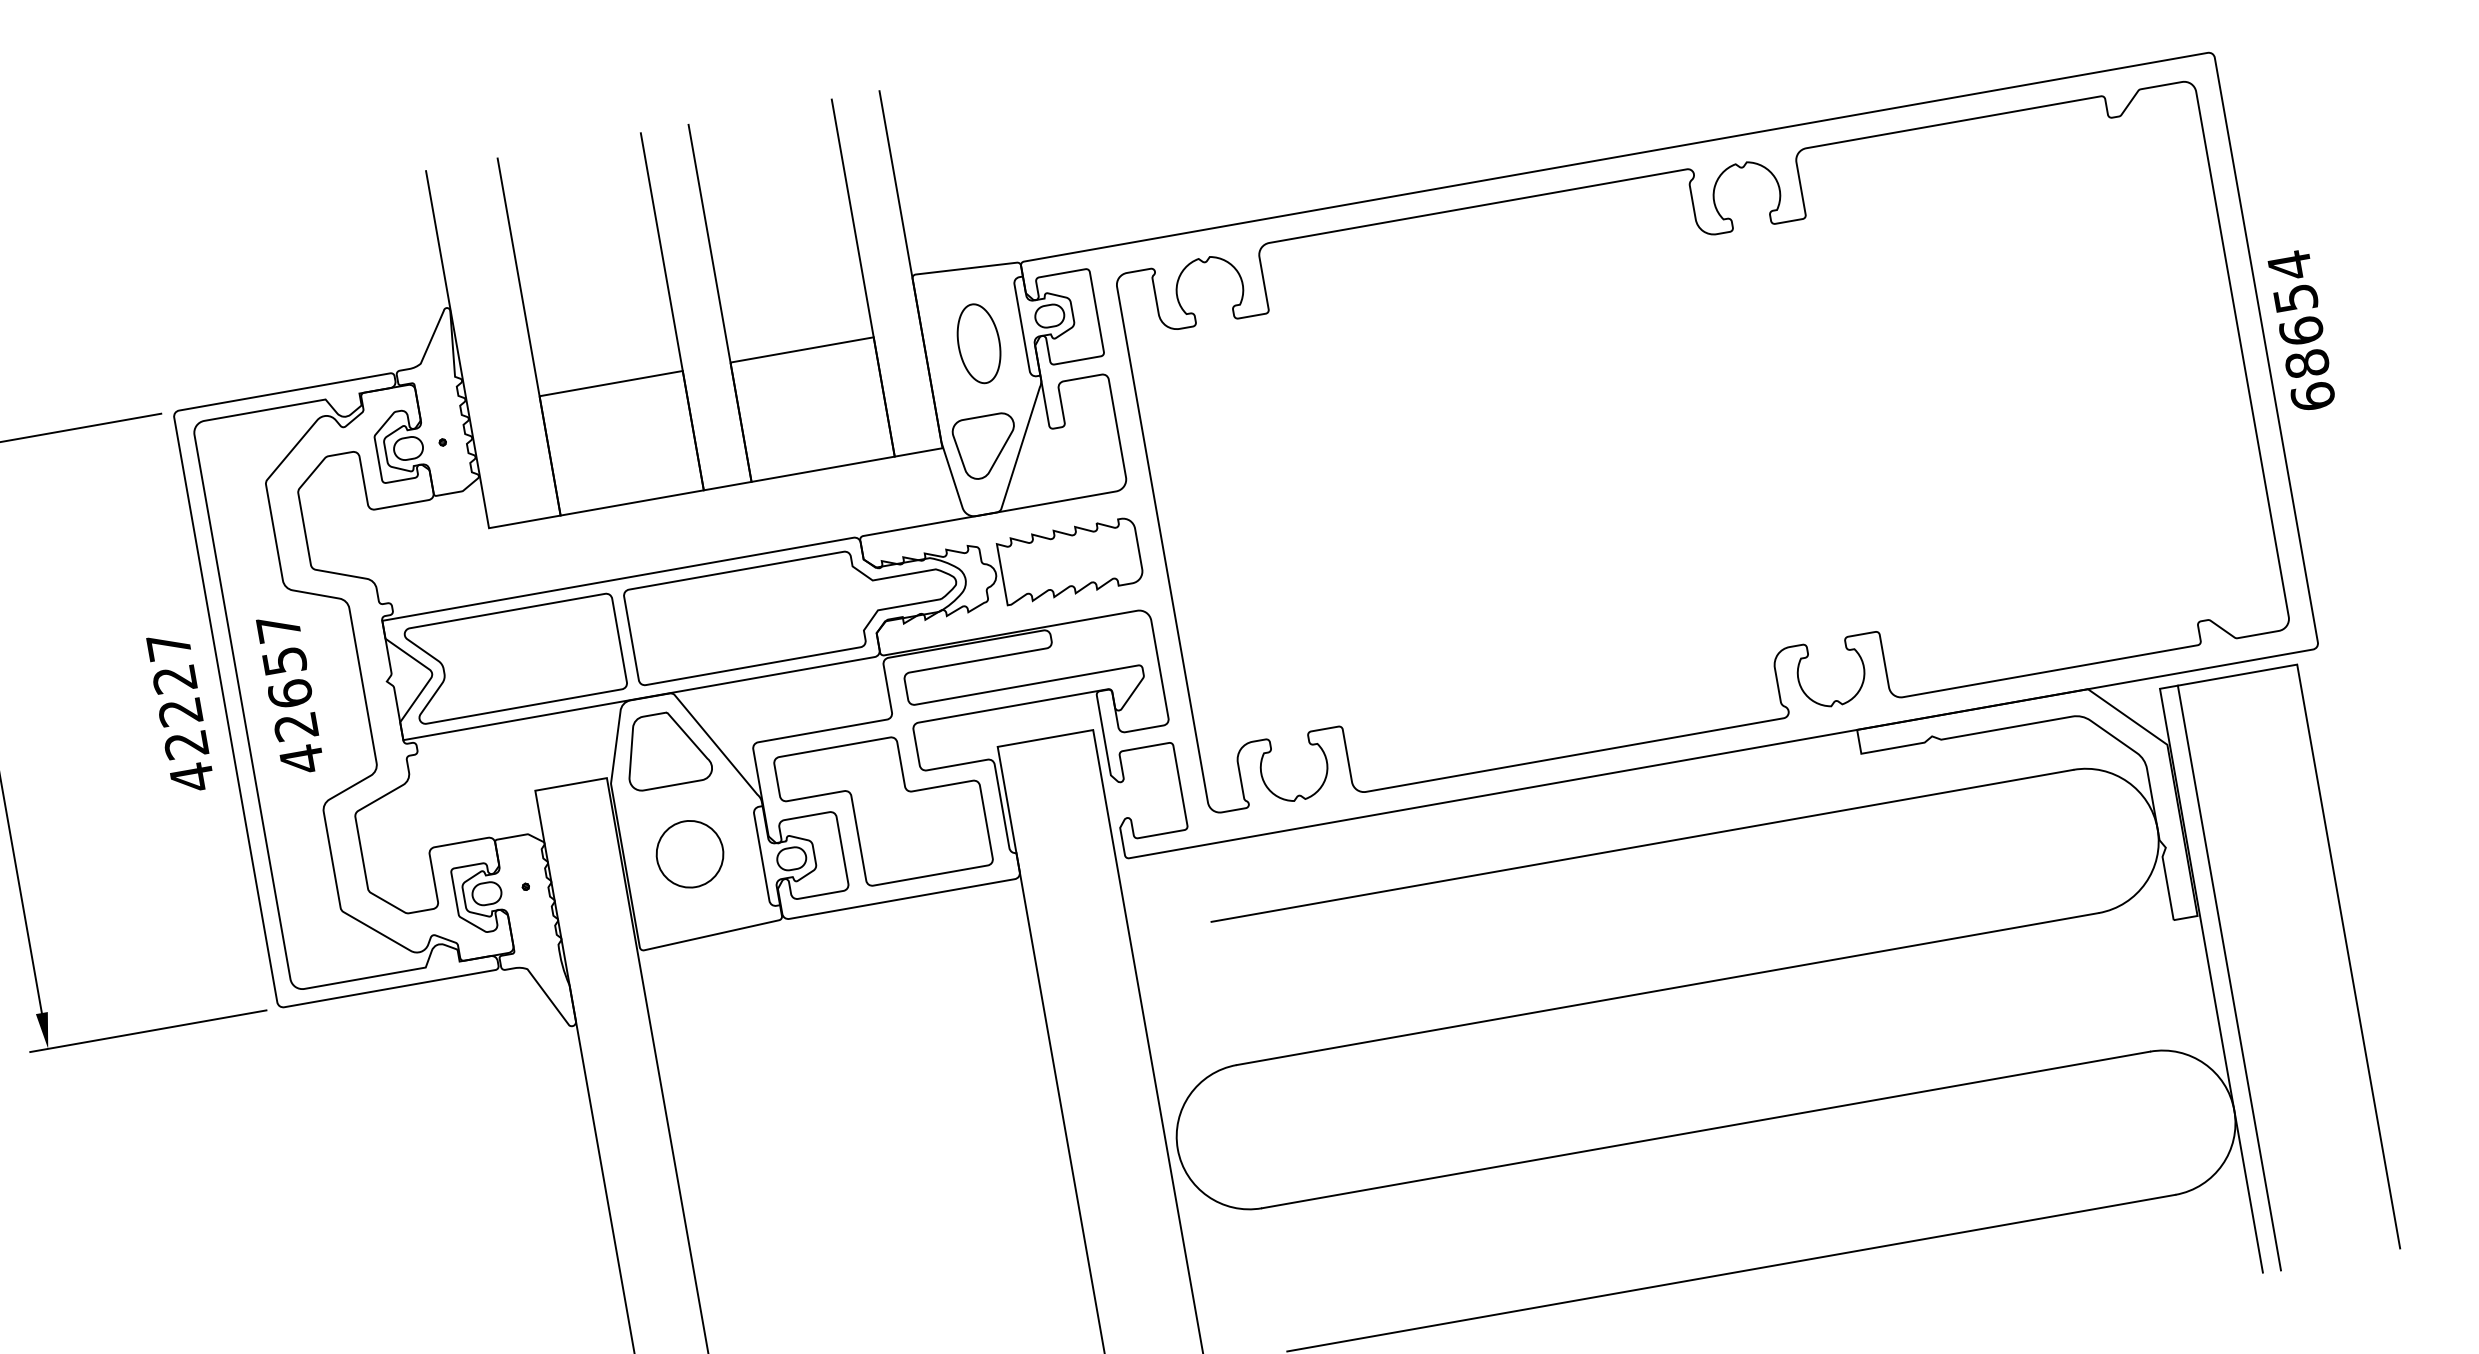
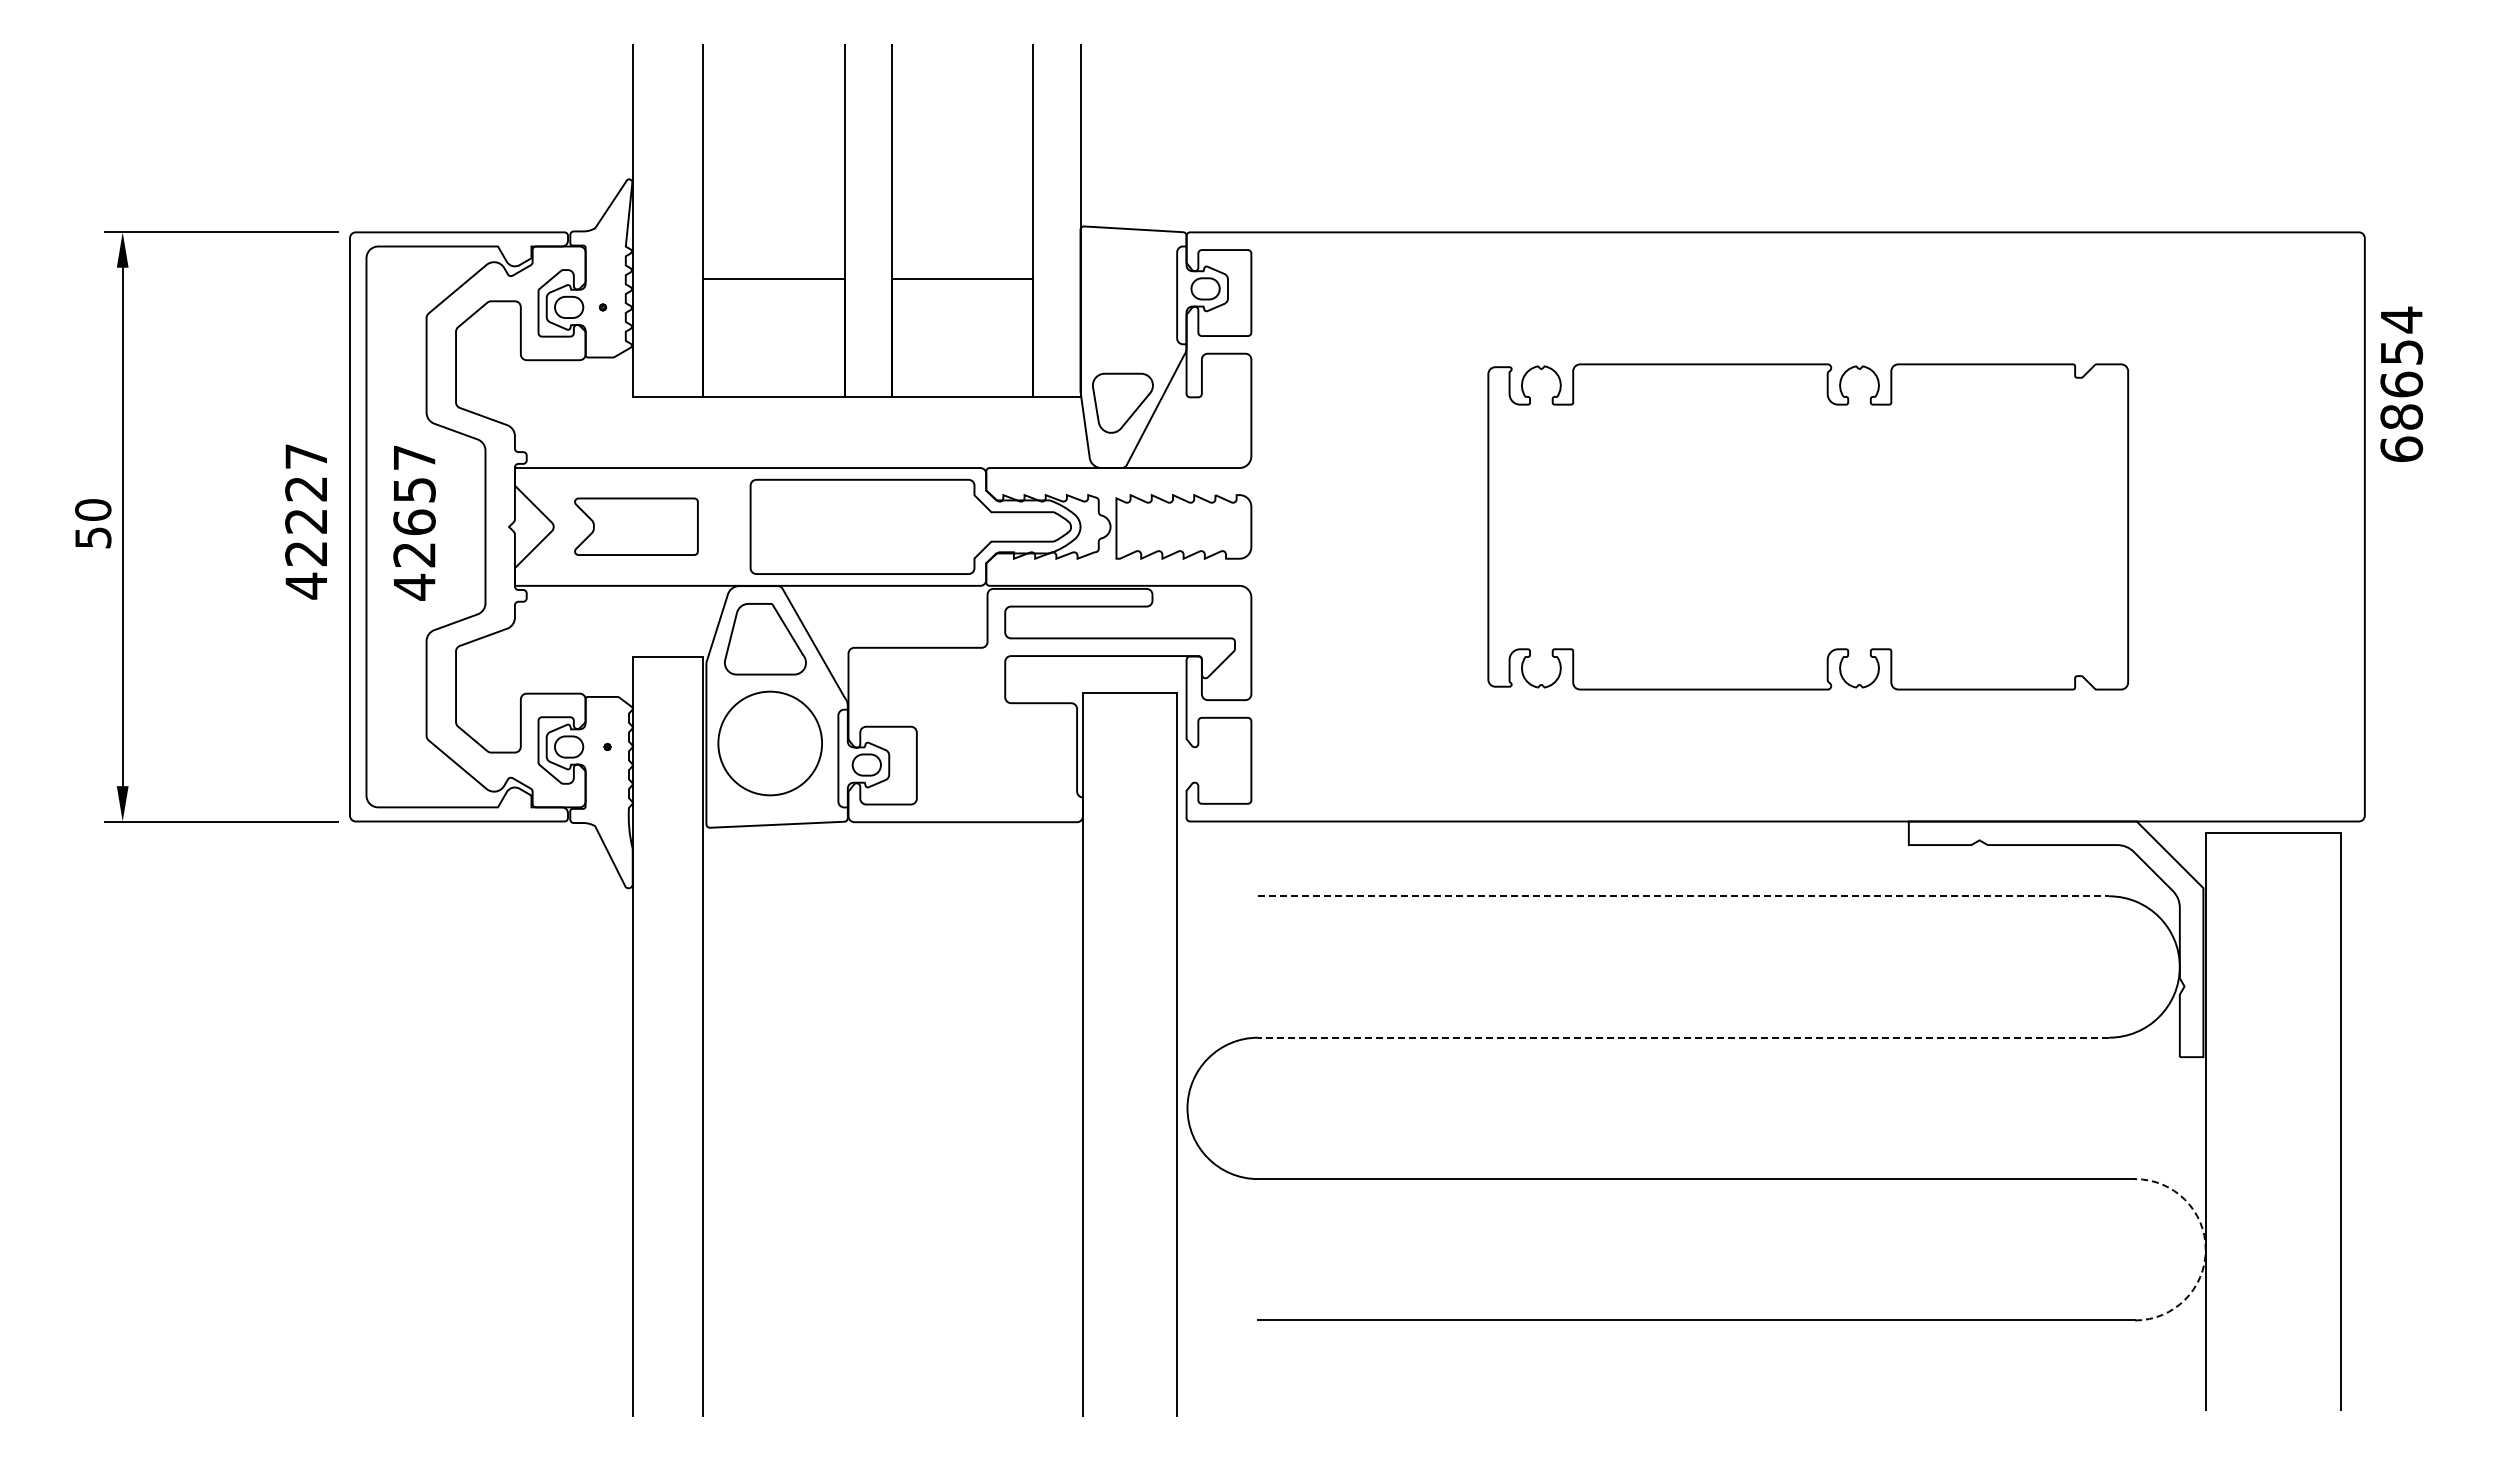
text: (2301, 329) -> (2401, 383), moved
part: (978, 343) -> (1132, 303), removed
part: (1702, 449) -> (1808, 526), size x0.6
part: (515, 658) -> (636, 526), size x0.6
part: (883, 810) -> (962, 734), removed
line: (1643, 845) -> (1684, 896), solid -> dashed
circle: (689, 854) -> (769, 743), size x1.6
line: (2229, 977) -> (2223, 1121), removed
line: (1667, 988) -> (1683, 1037), solid -> dashed
arc: (2234, 1110) -> (2205, 1249), solid -> dashed

